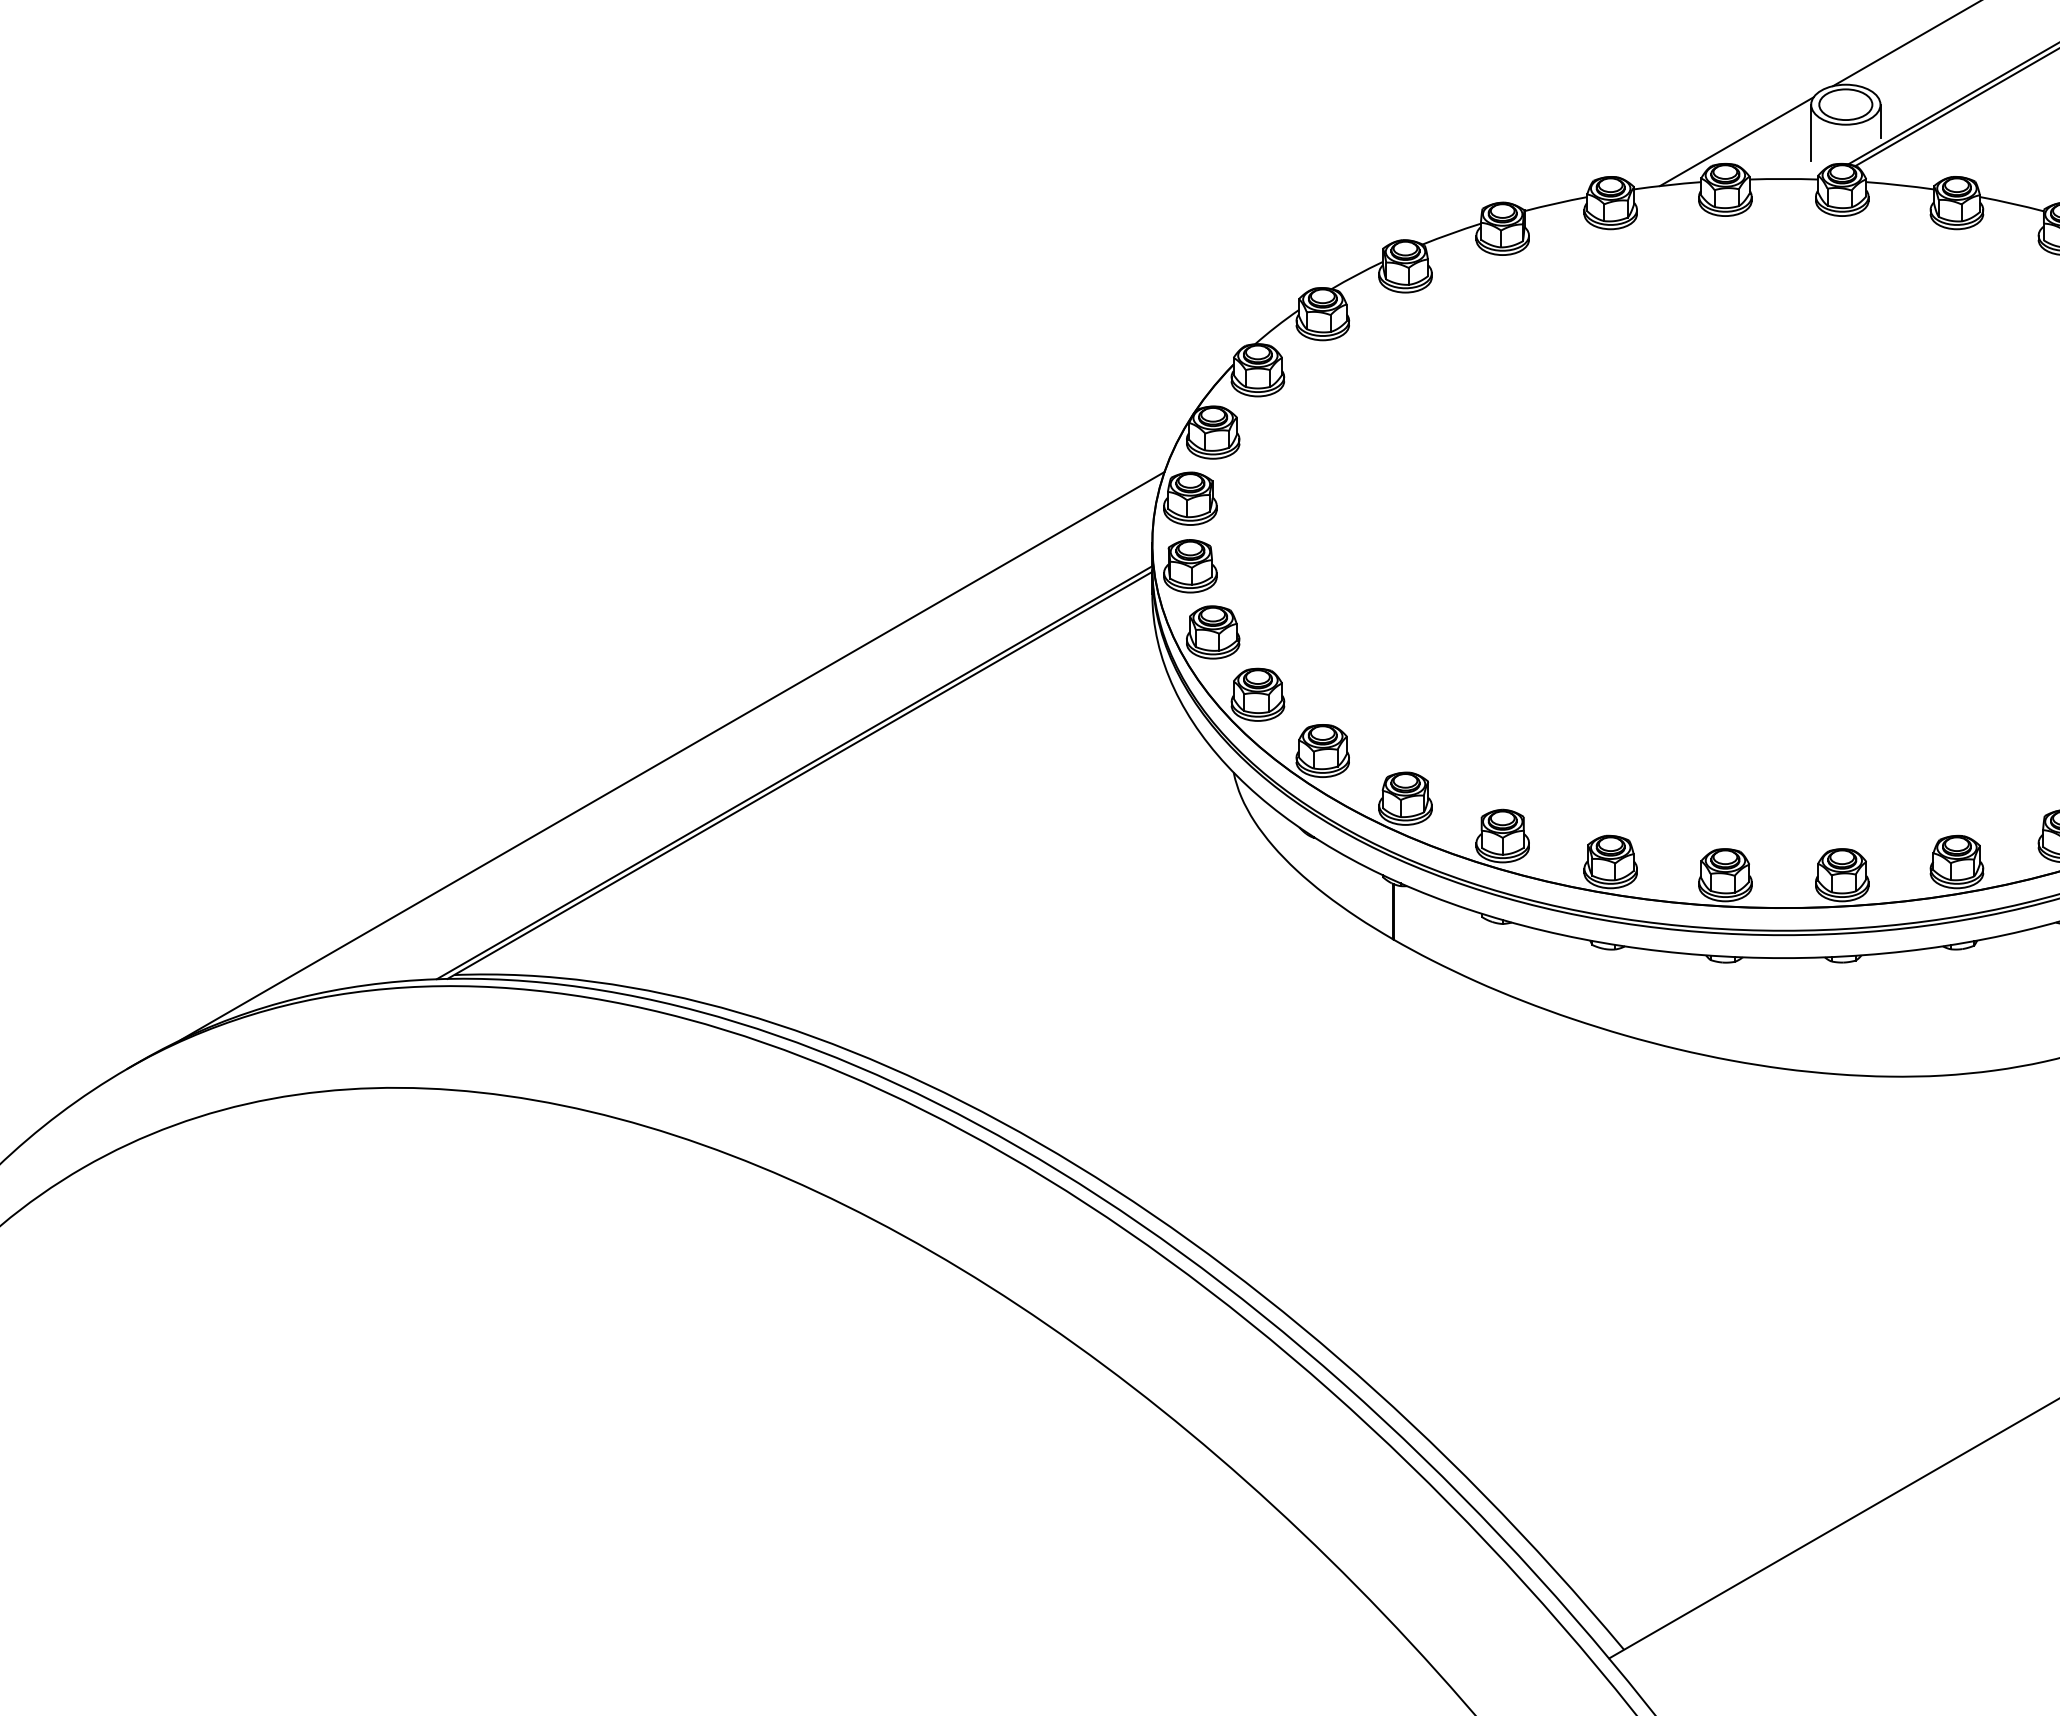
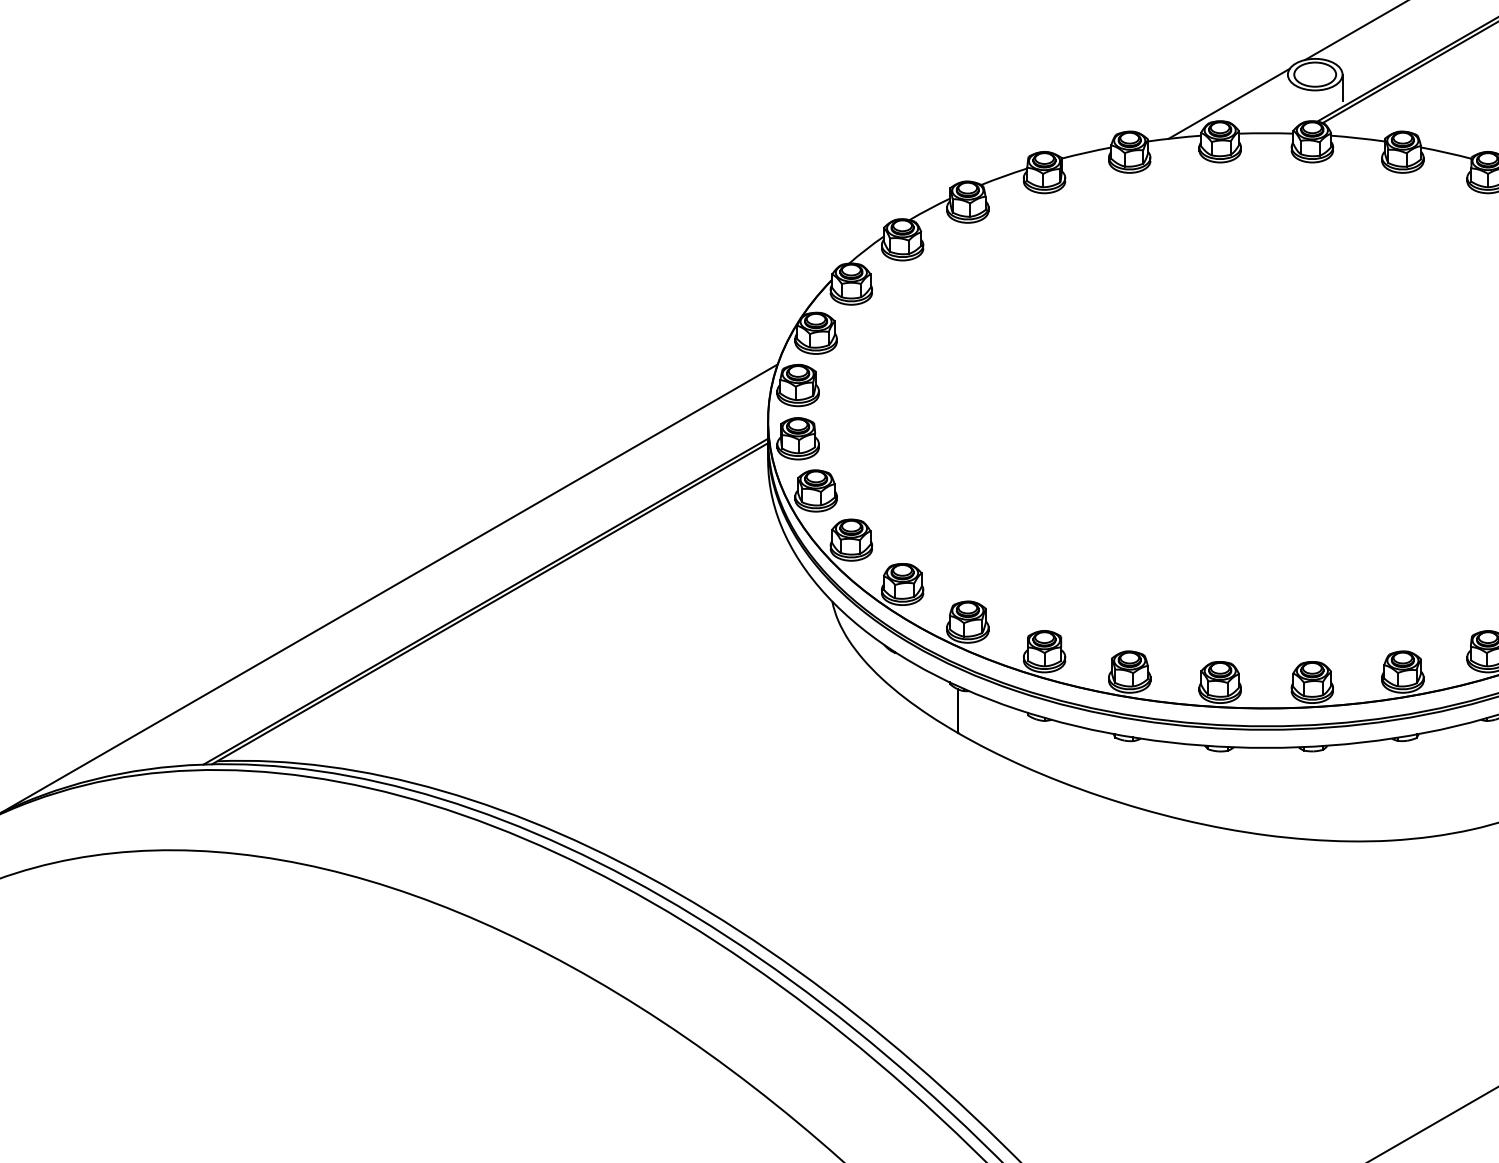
line: (1811, 132) -> (1288, 96), removed

